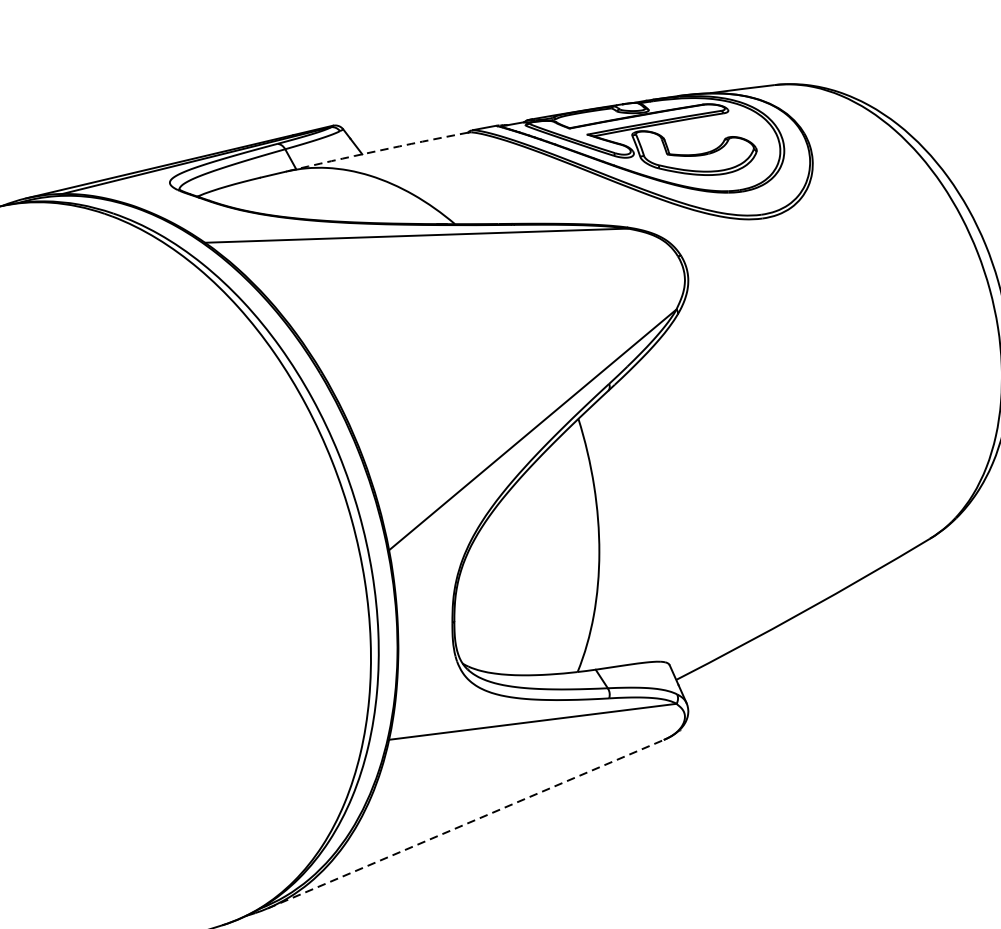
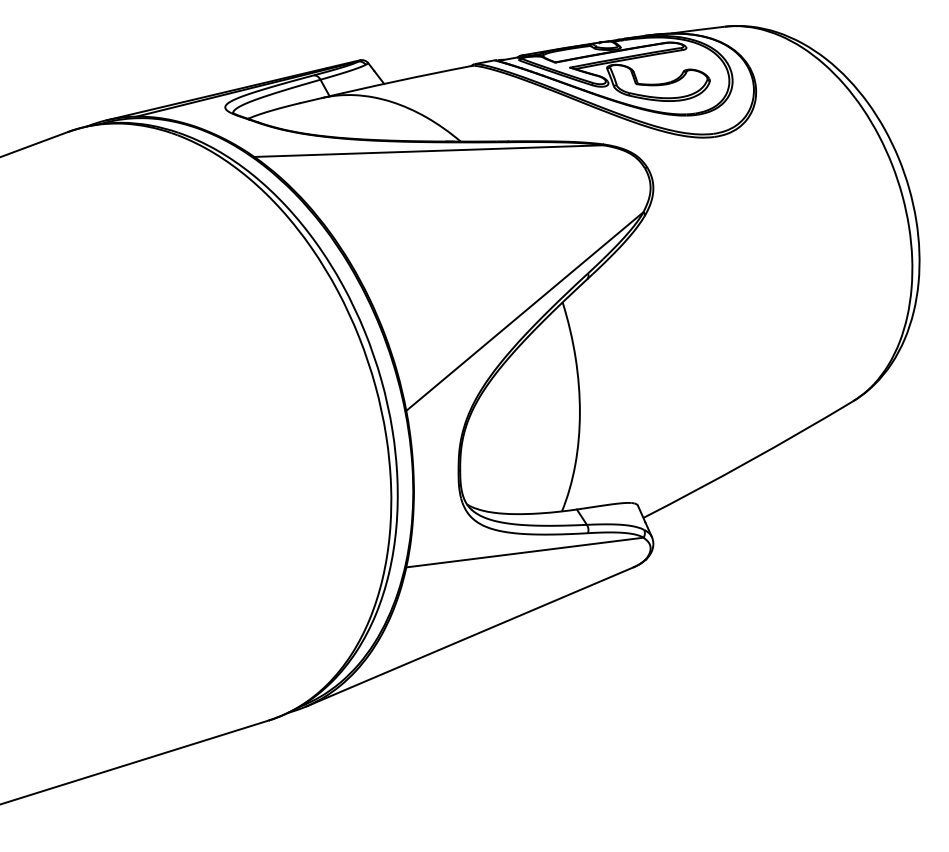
arc: (377, 151) -> (396, 81), dashed -> solid
line: (465, 824) -> (469, 637), dashed -> solid

